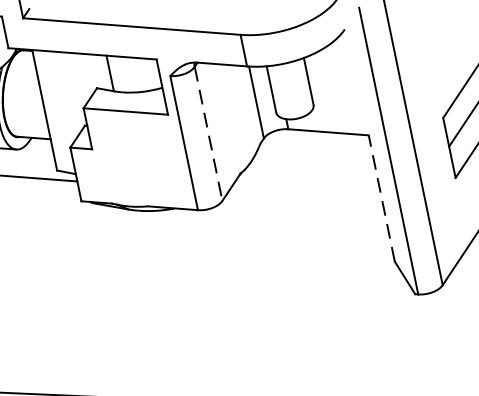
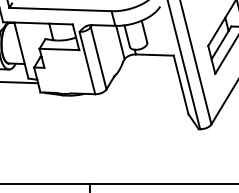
line: (208, 134) -> (98, 58), dashed -> solid
line: (382, 197) -> (181, 84), dashed -> solid

